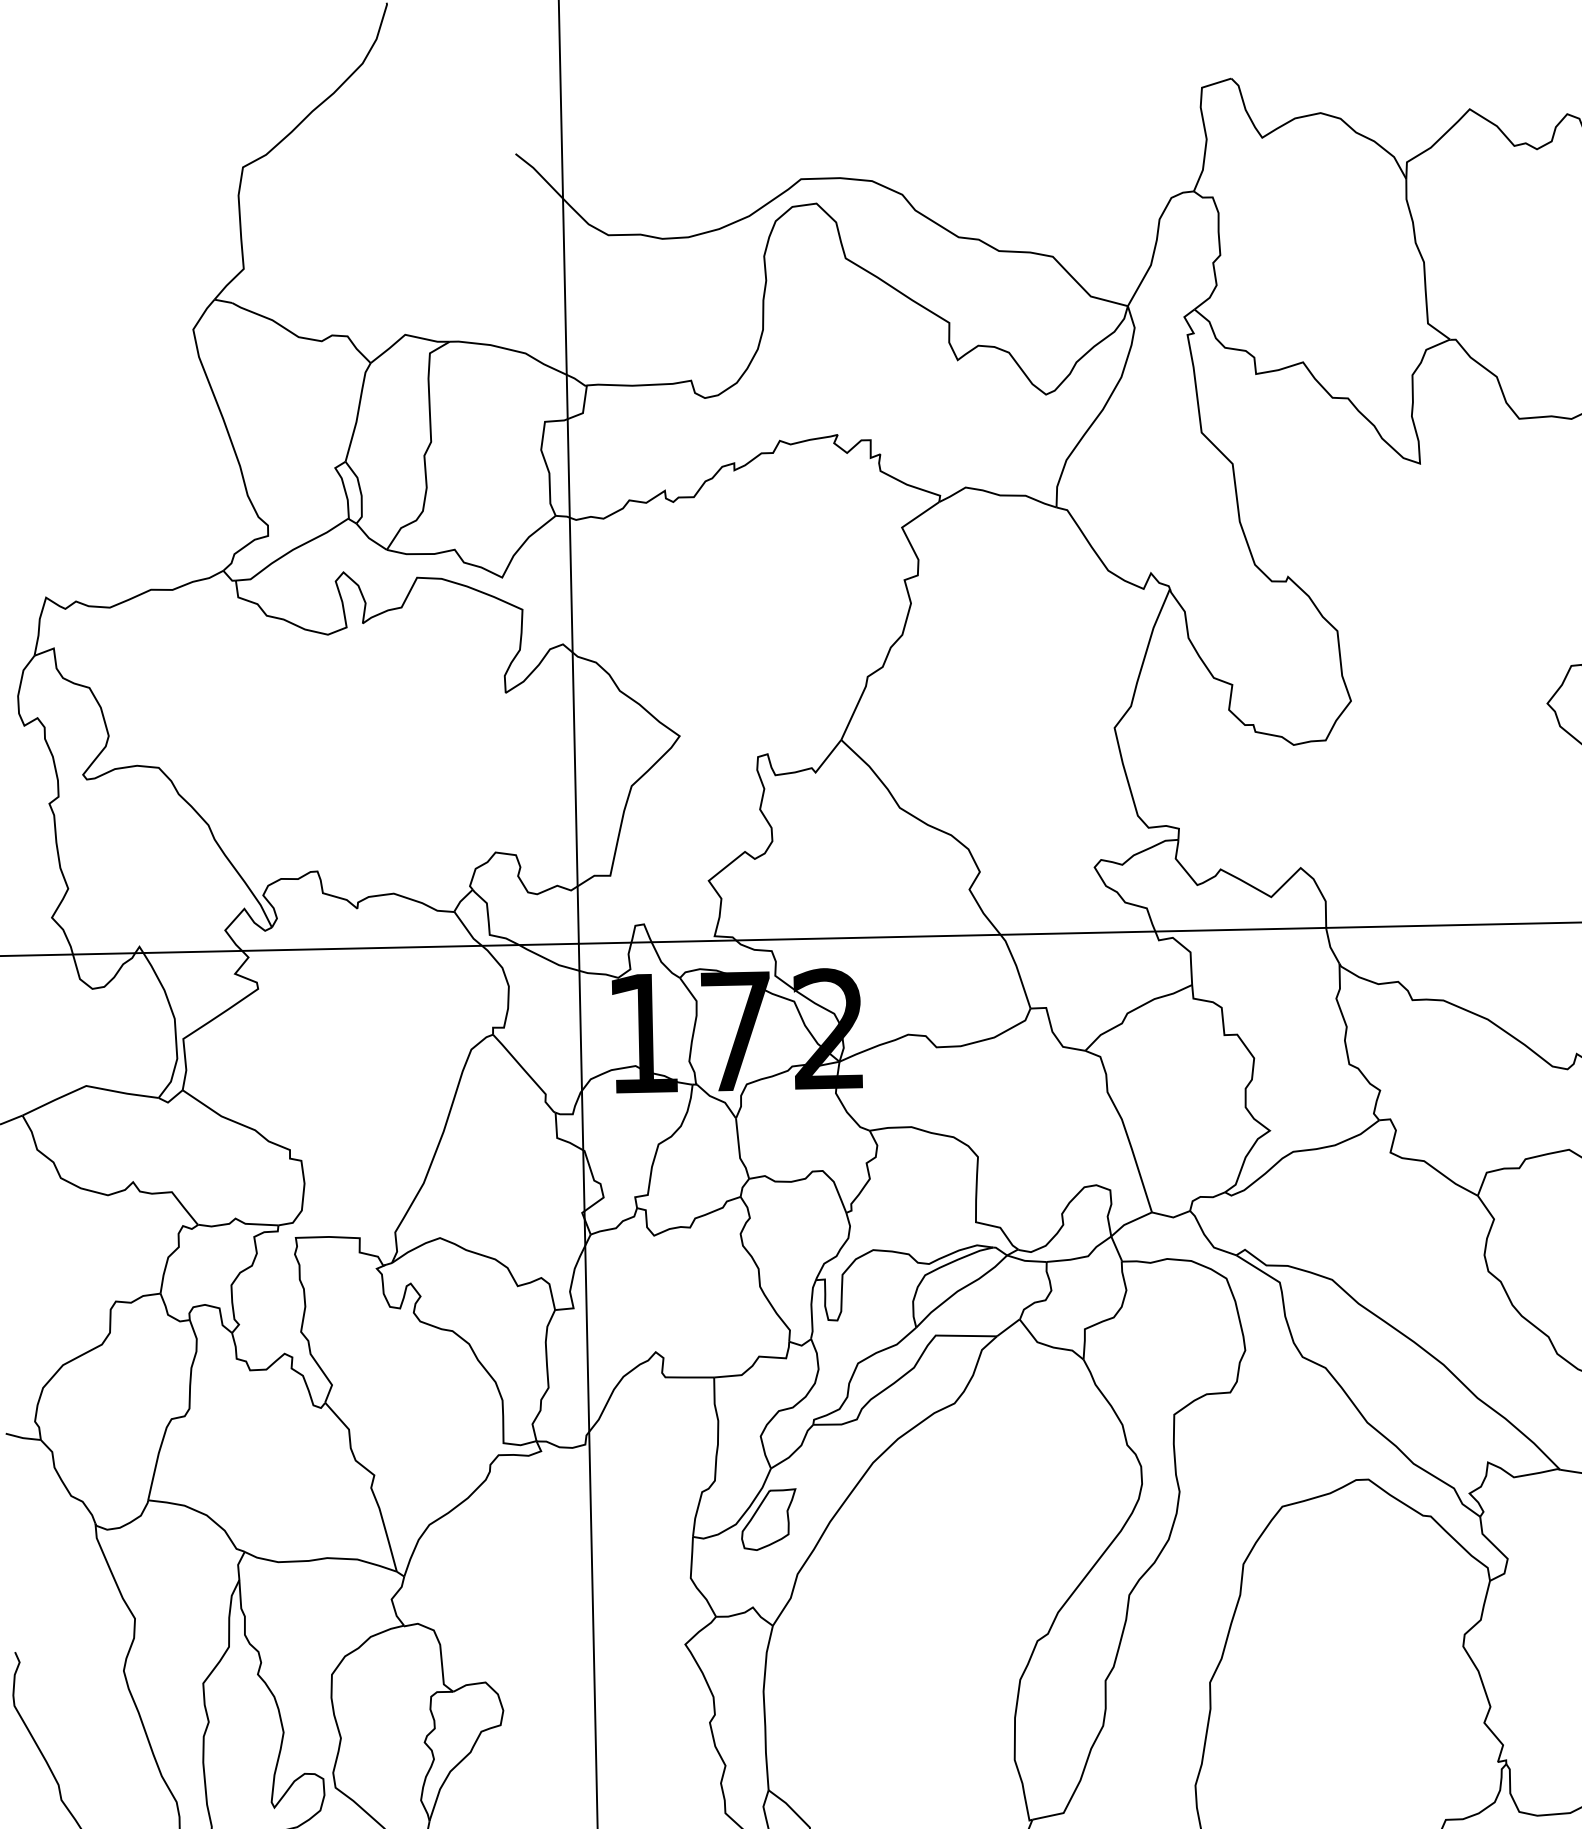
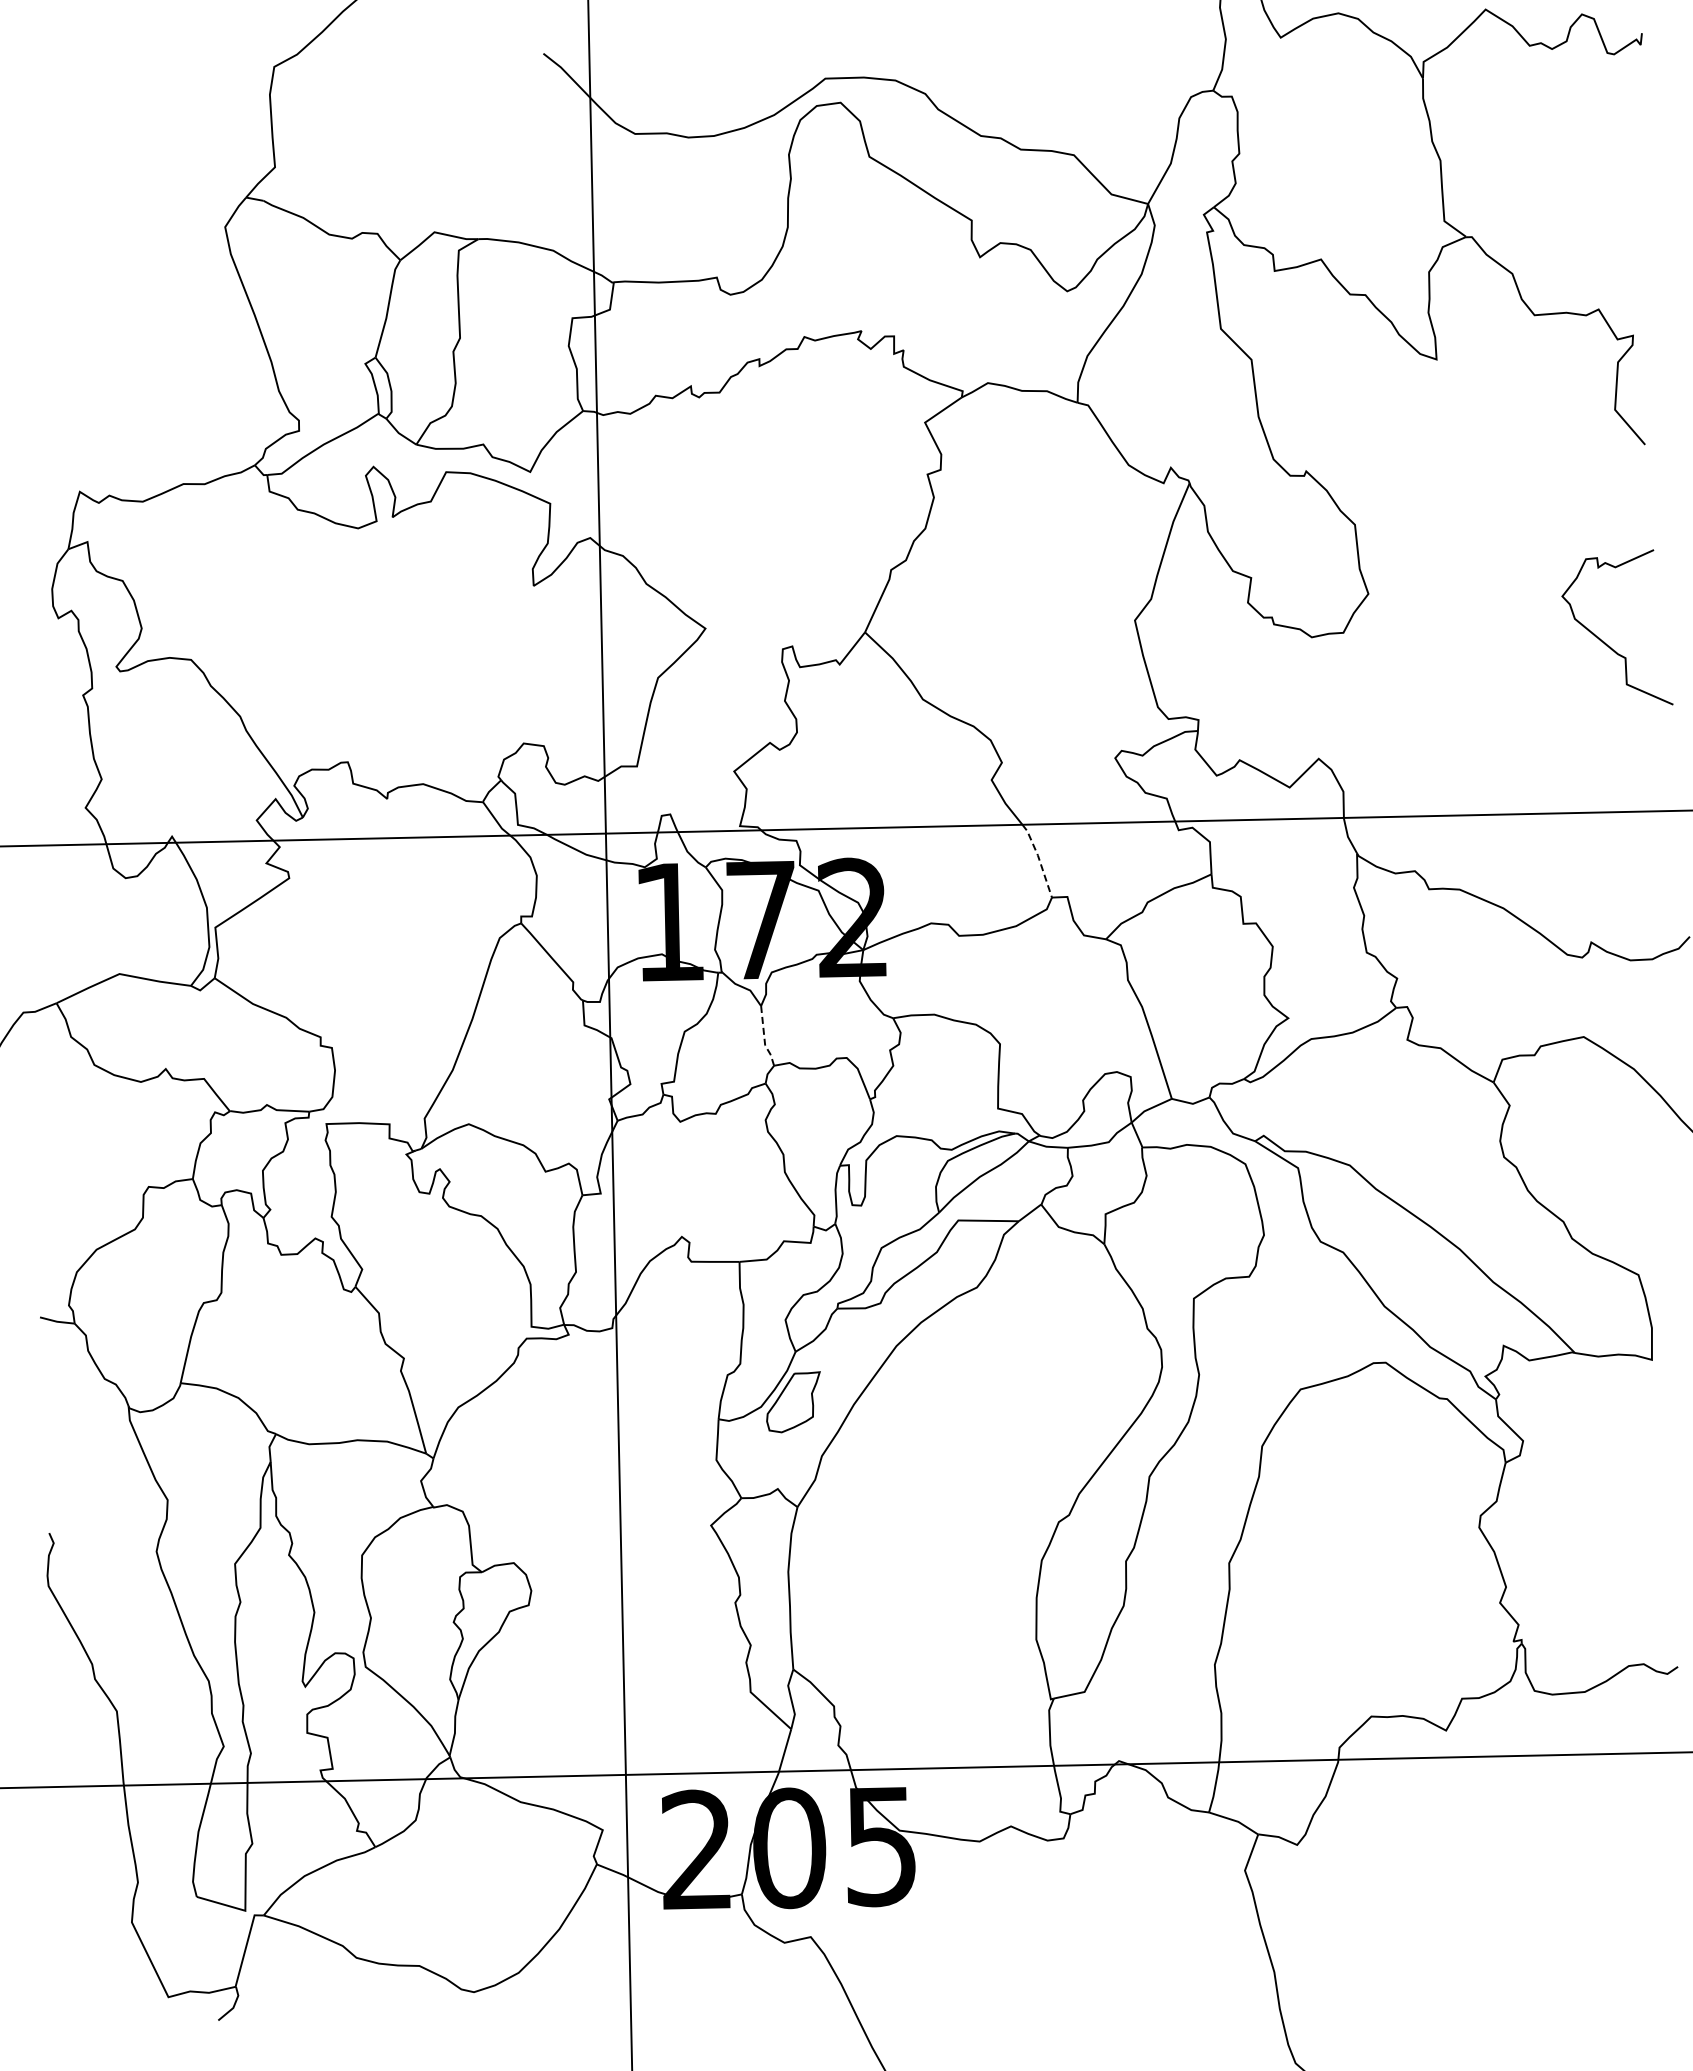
line: (1017, 969) -> (1039, 859), solid -> dashed
line: (739, 1151) -> (764, 1038), solid -> dashed

